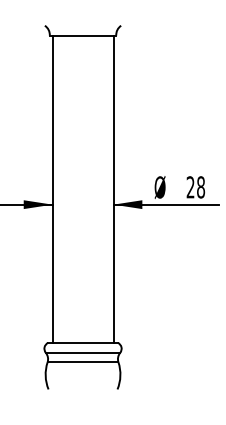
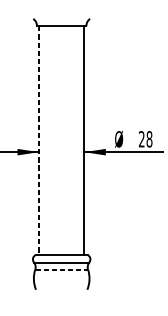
line: (52, 189) -> (38, 140), solid -> dashed
line: (83, 362) -> (62, 269), solid -> dashed

